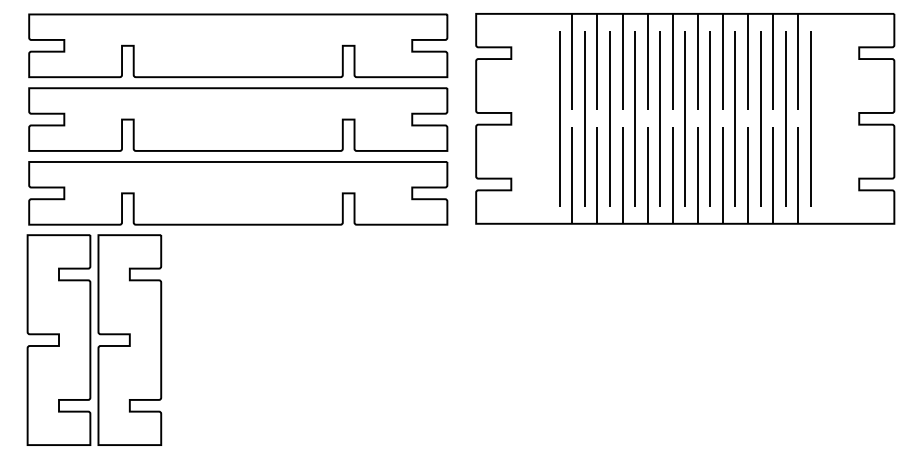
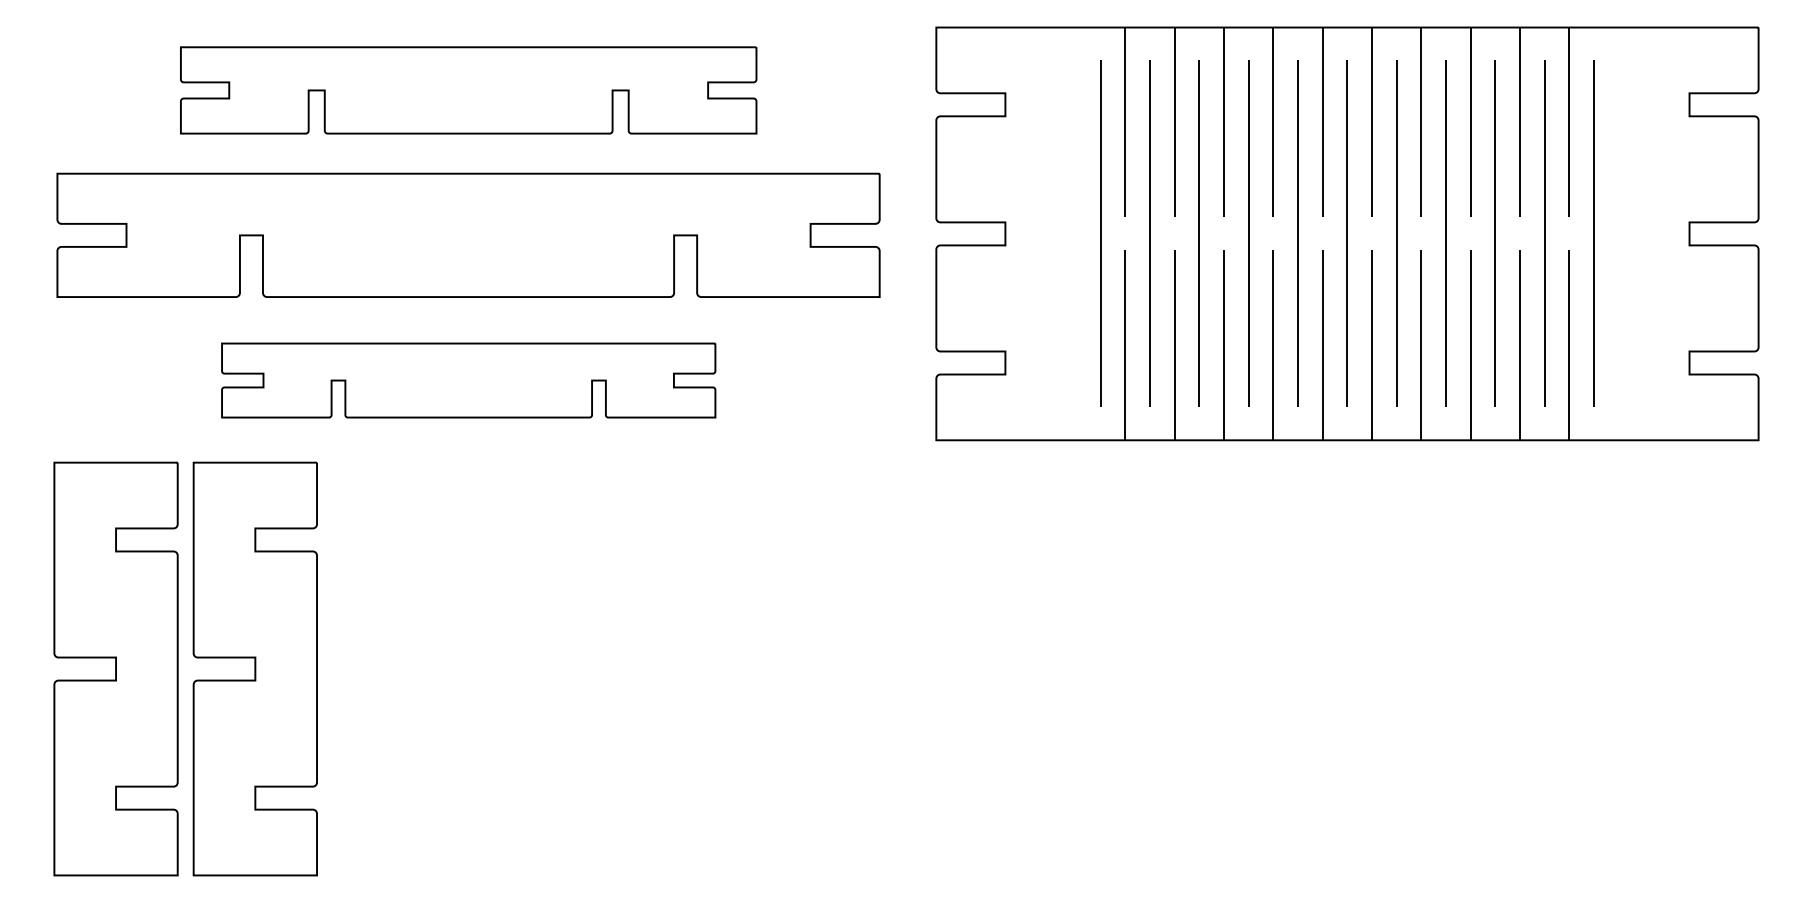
part: (238, 45) -> (468, 89), size x0.7
part: (238, 193) -> (468, 380), size x0.6

